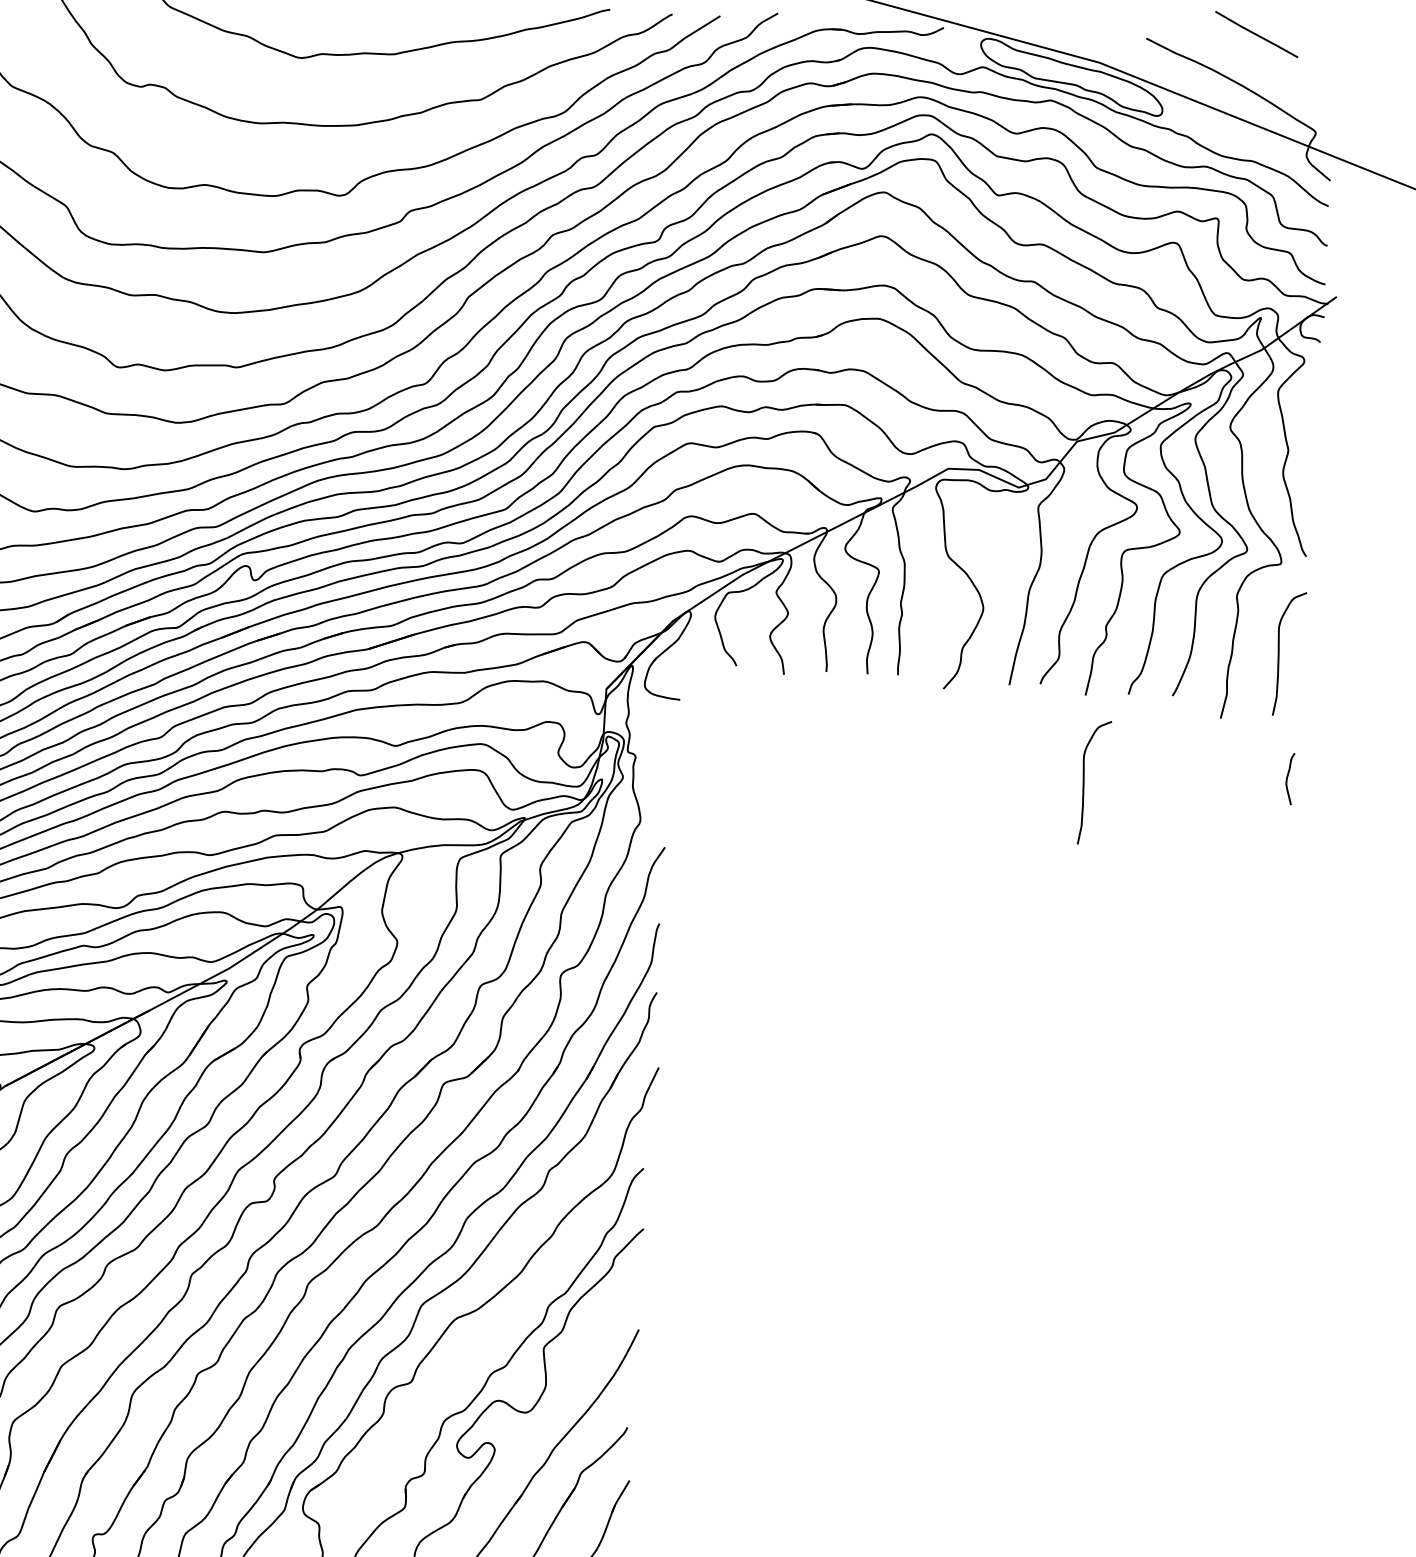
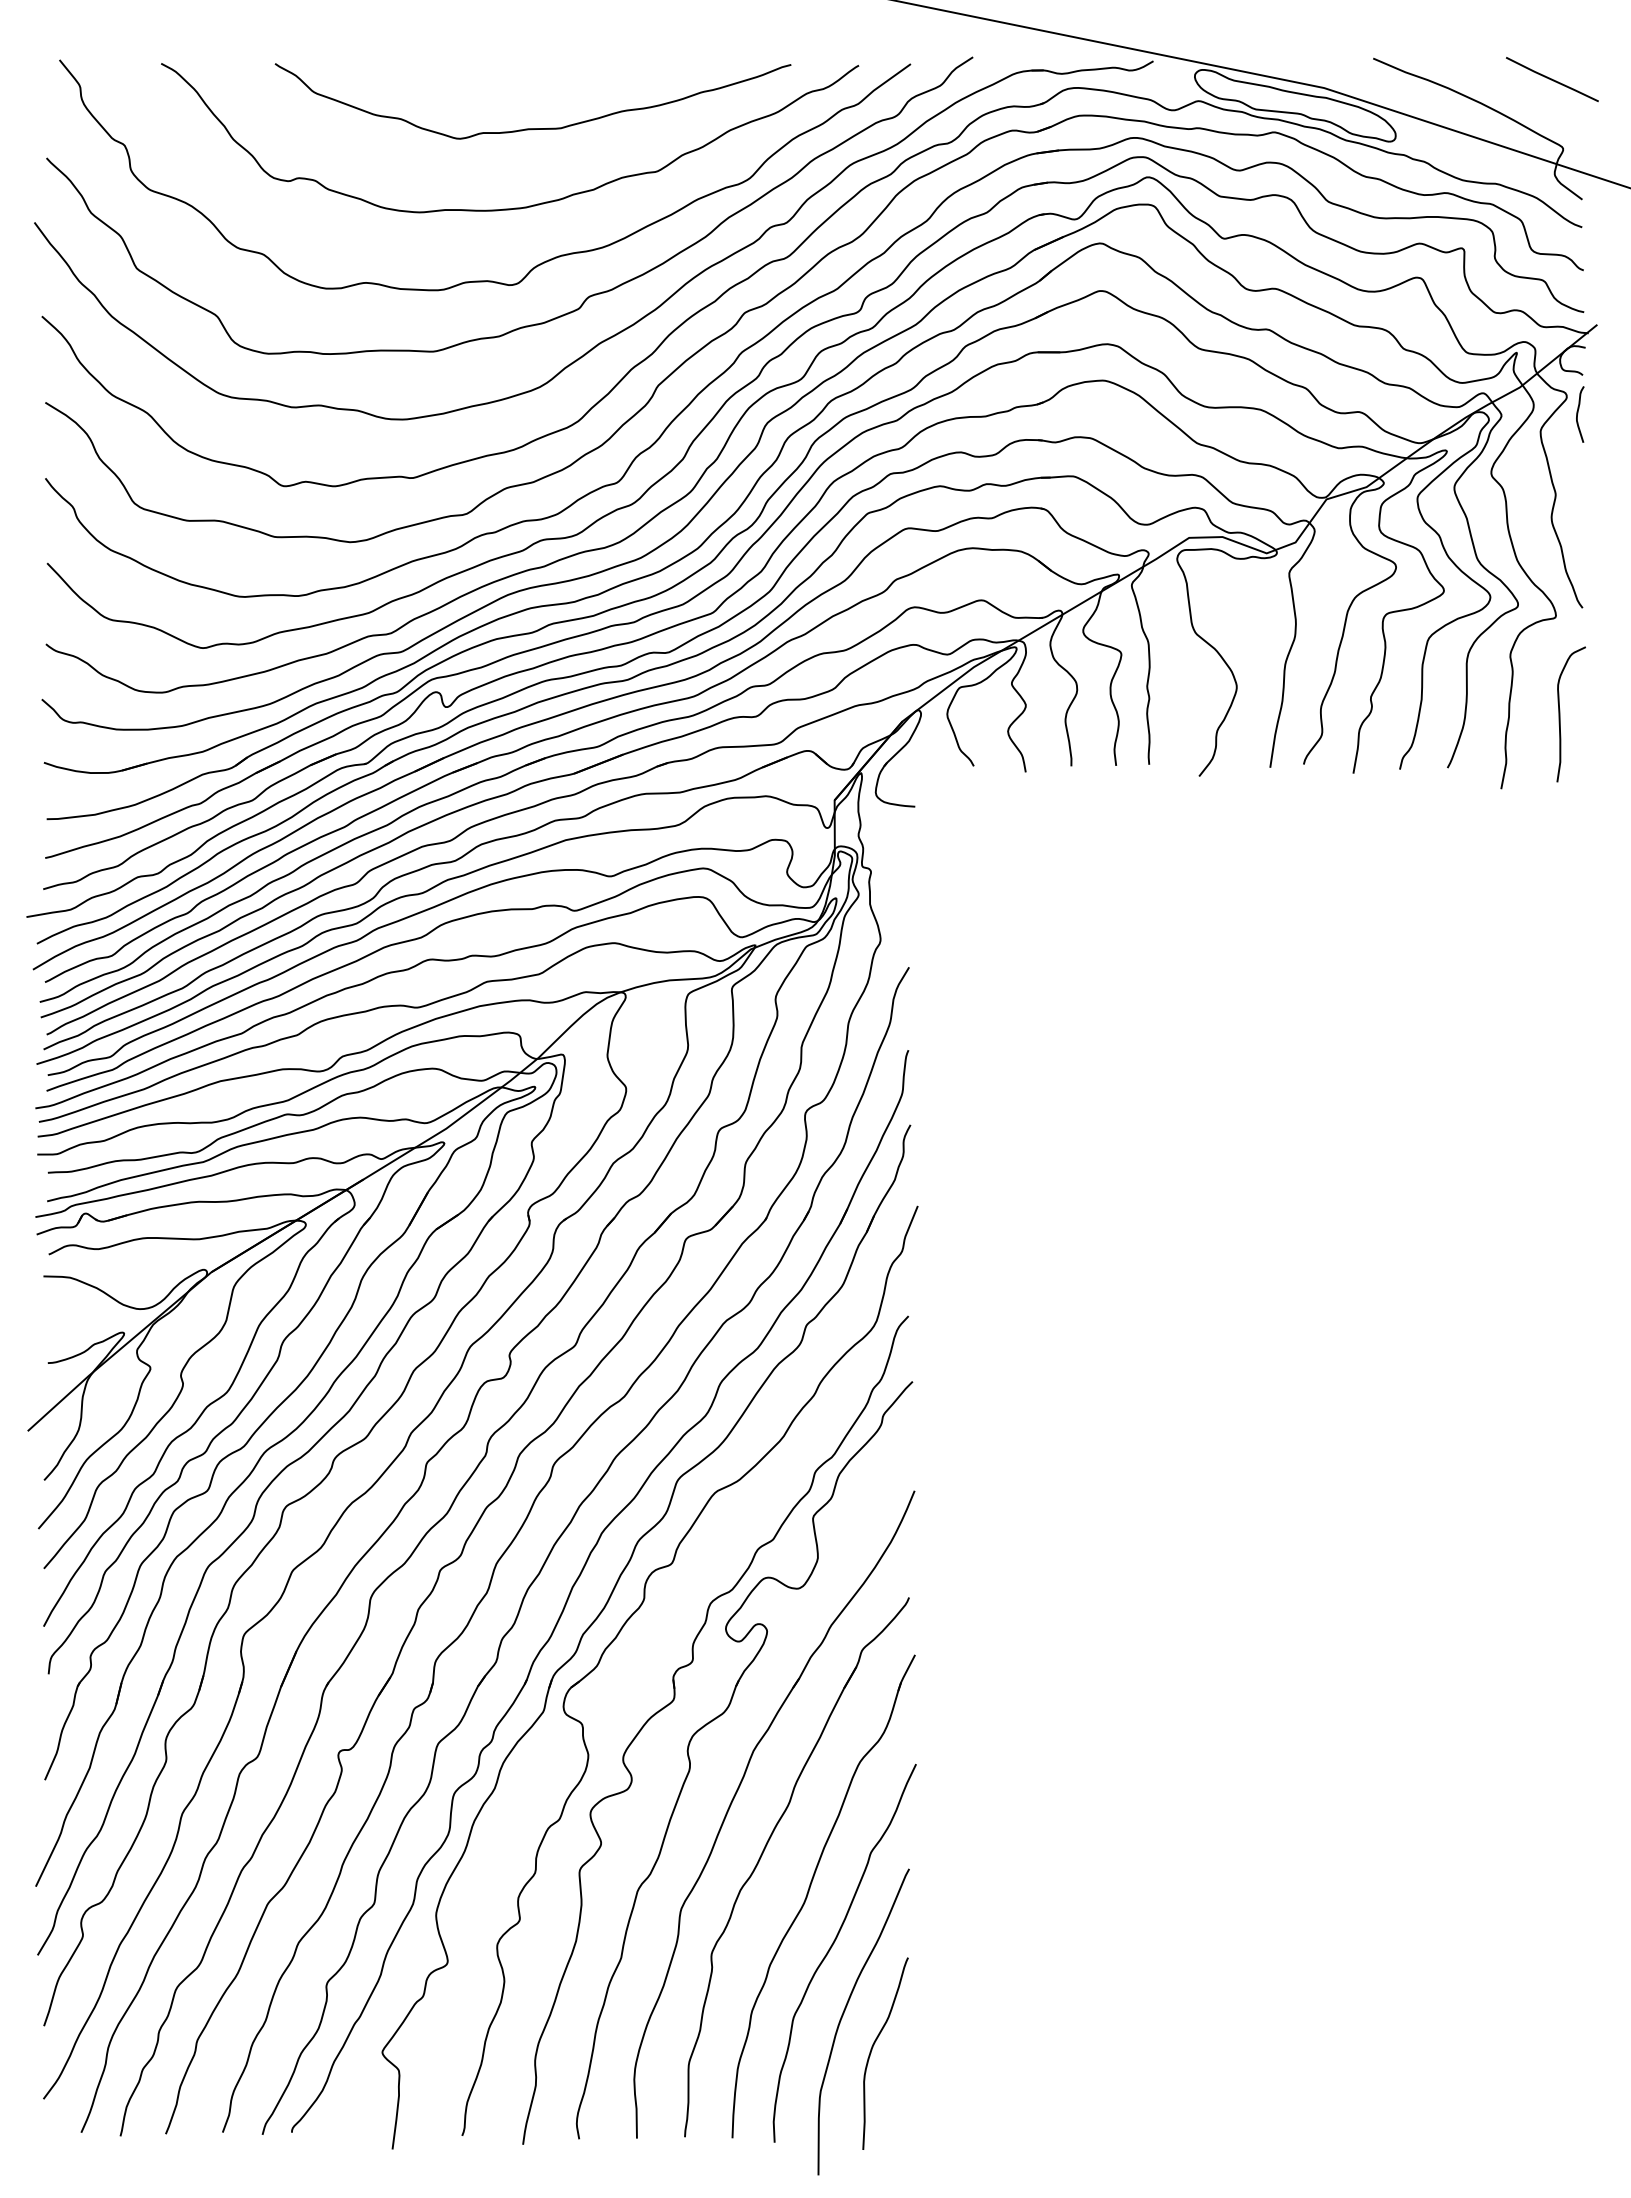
line: (1256, 34) -> (1552, 79), moved
curve: (1288, 777) -> (1578, 413), moved
curve: (1084, 782) -> (1358, 867), removed

